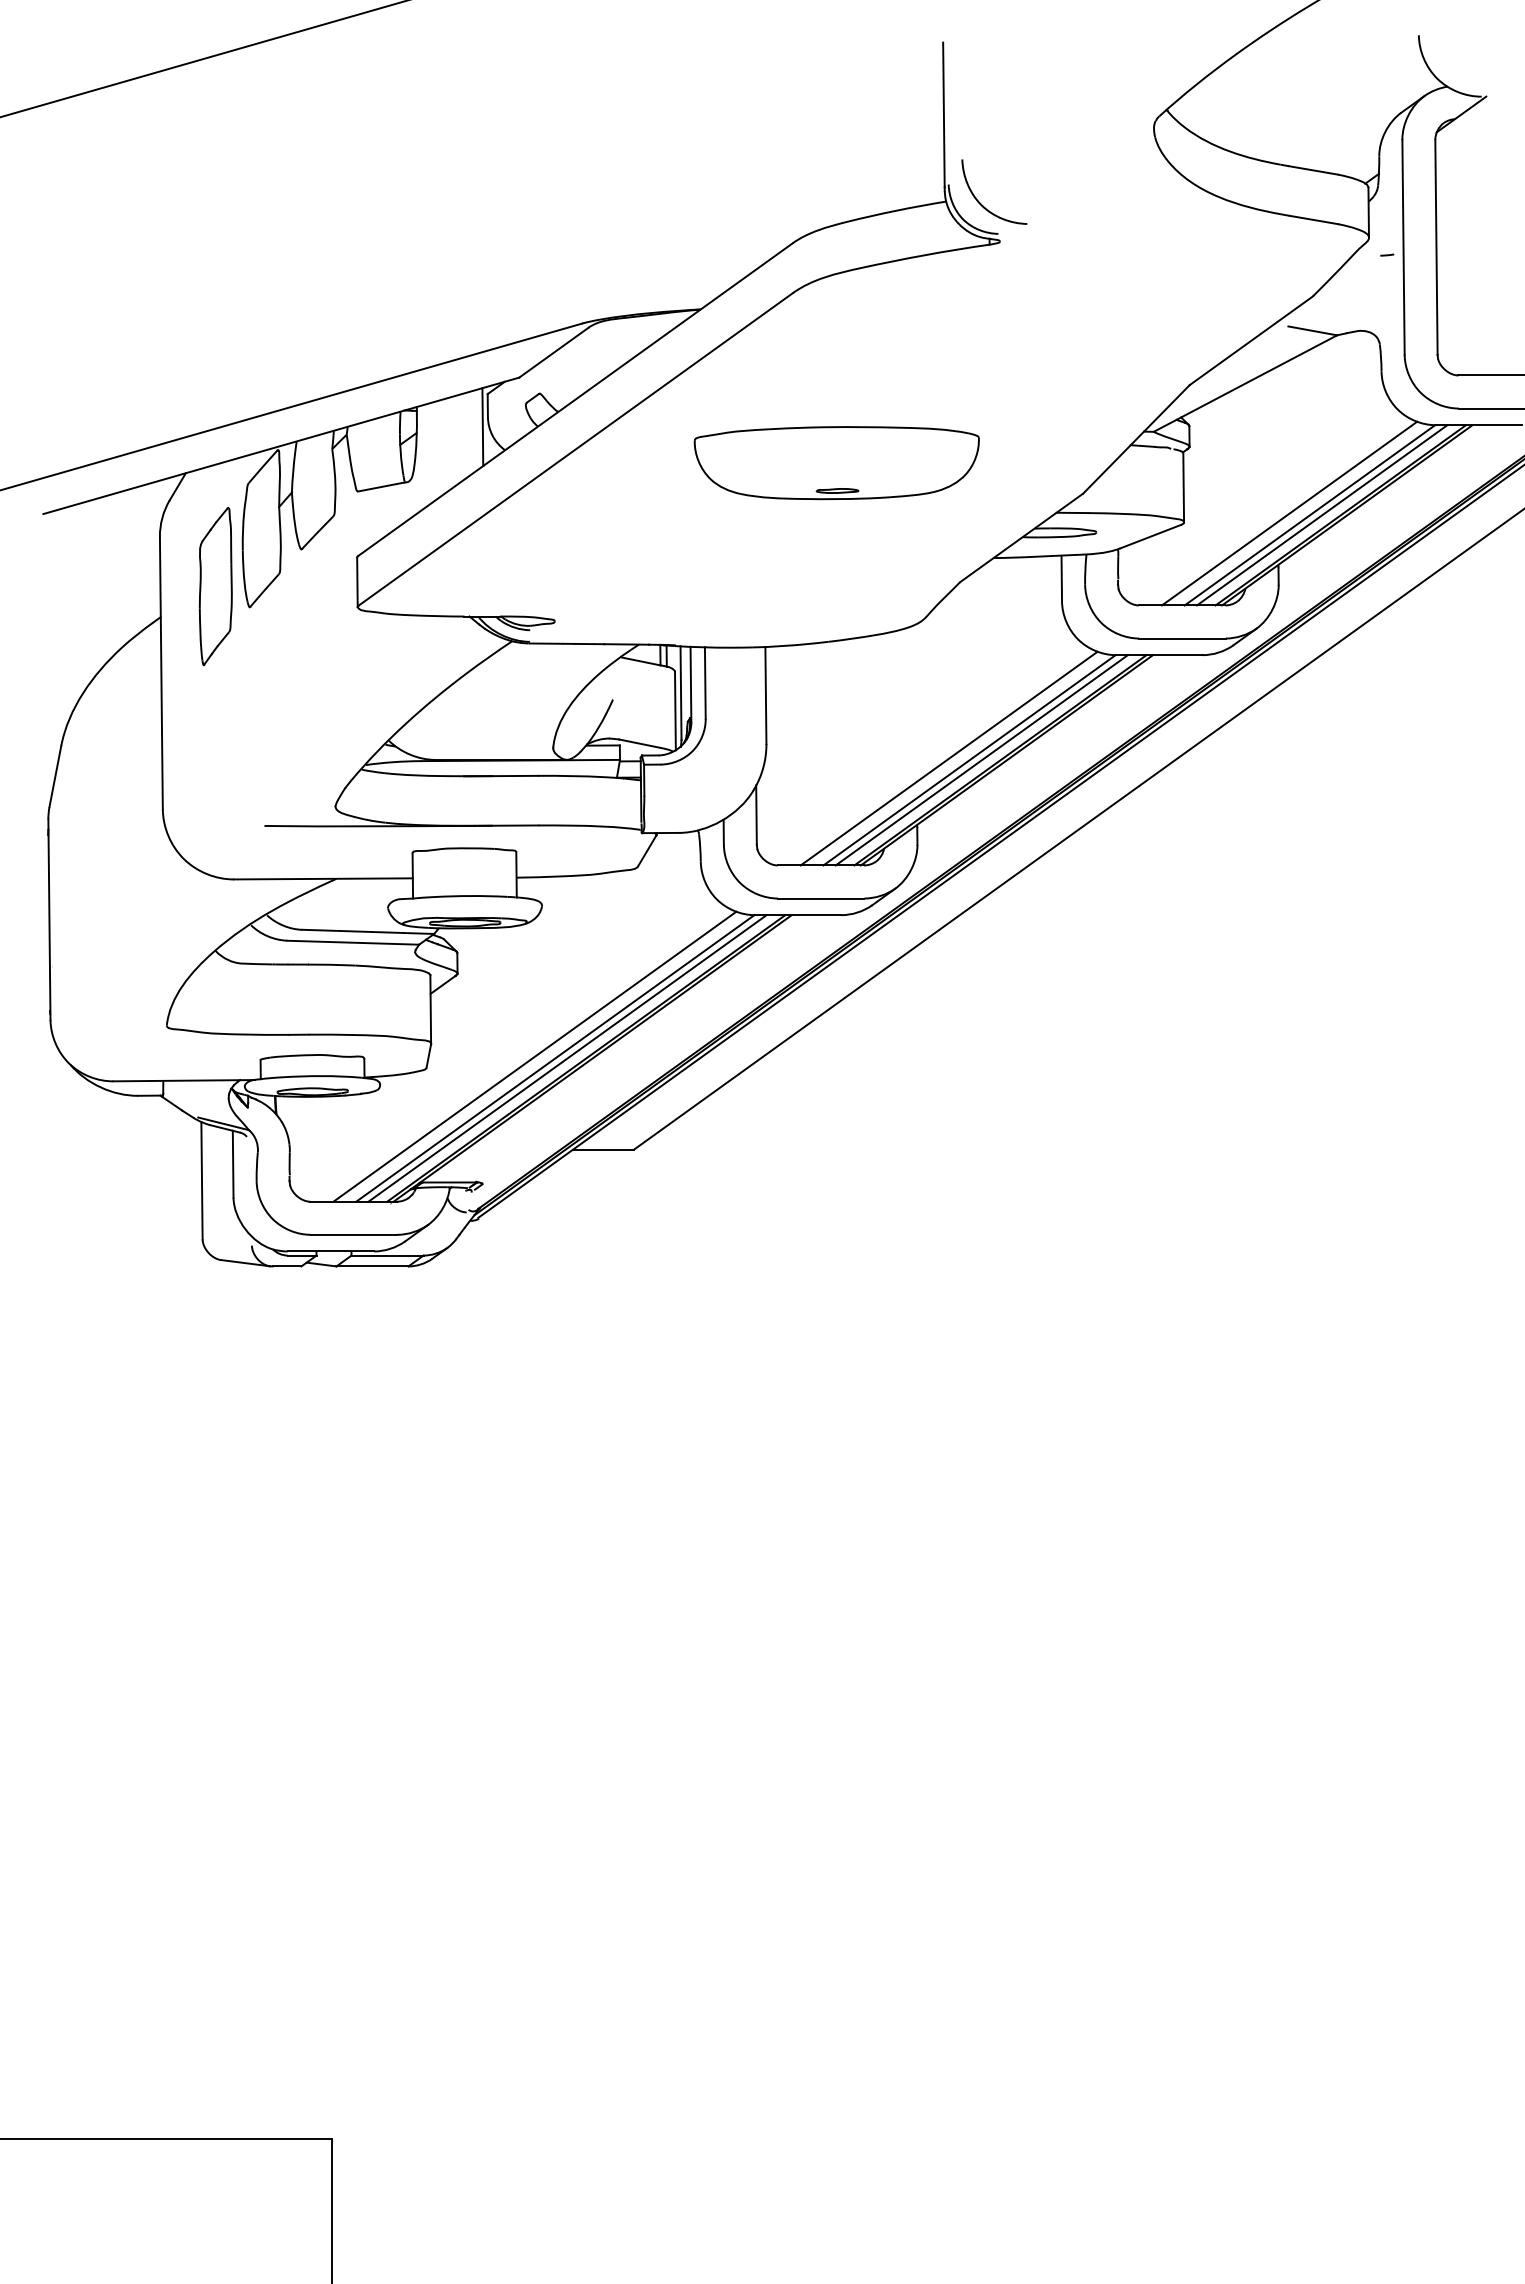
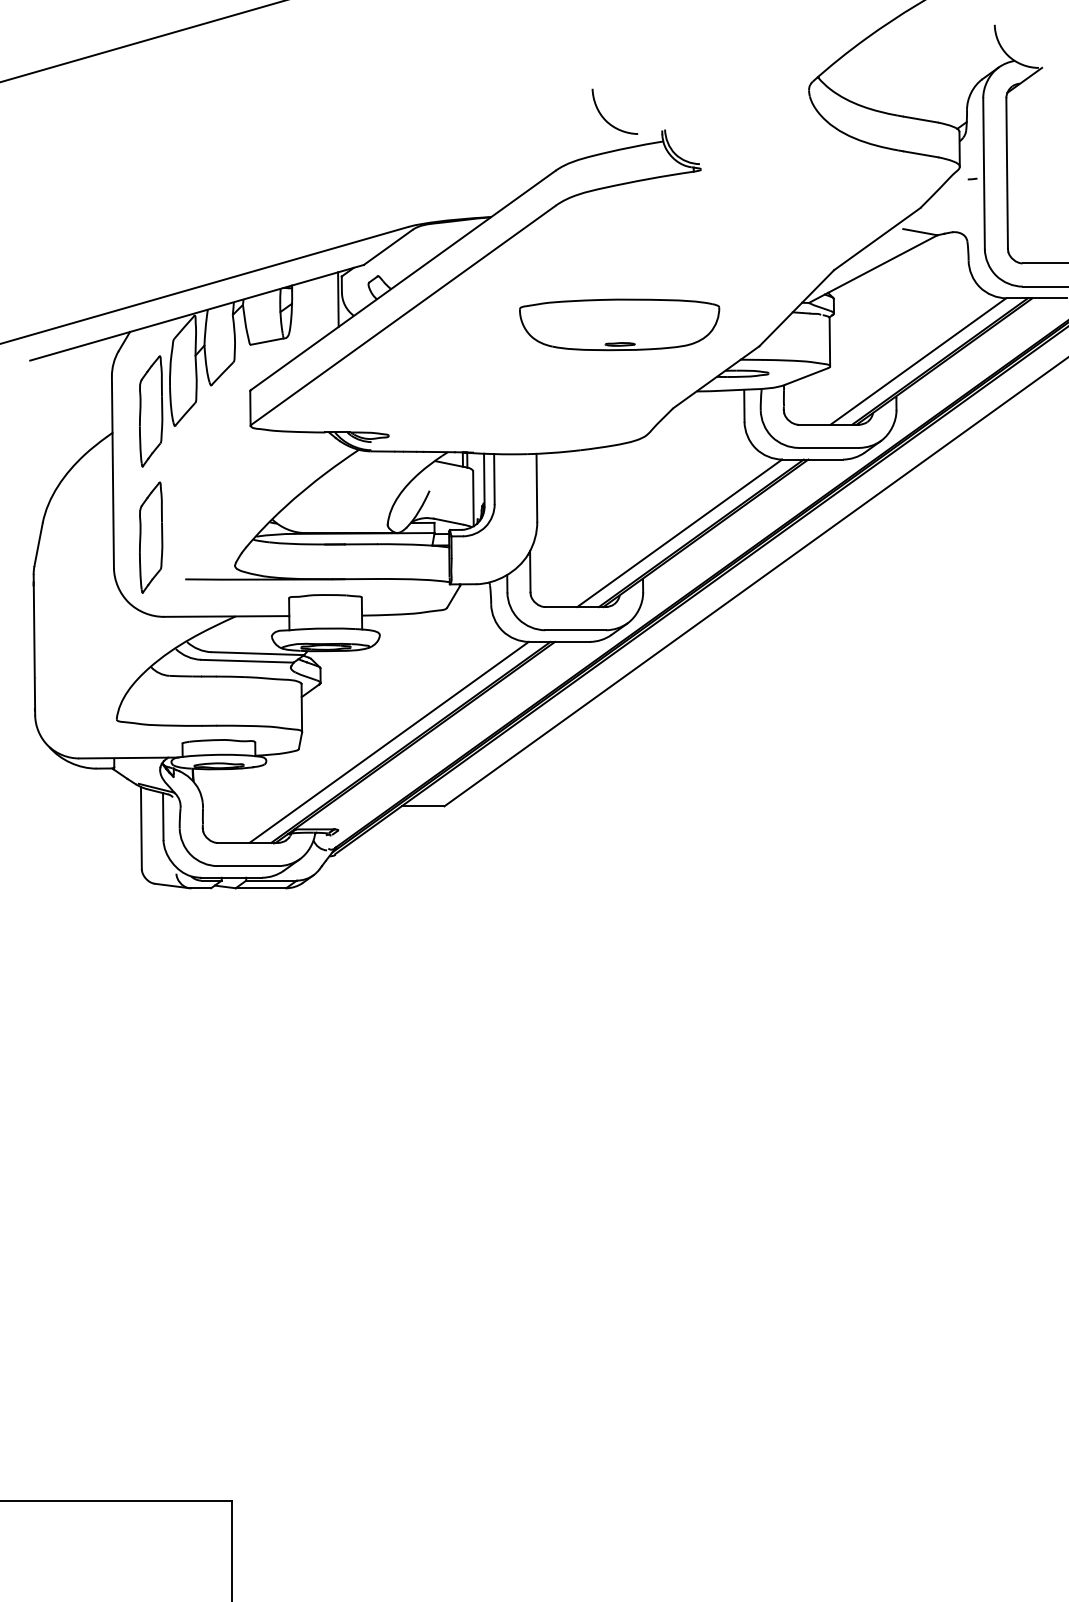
line: (943, 114) -> (661, 80), removed
curve: (981, 203) -> (606, 119), moved
part: (836, 463) -> (619, 325), moved
line: (1289, 513) -> (904, 360), removed
line: (1321, 515) -> (926, 361), removed
line: (680, 692) -> (476, 485), removed
line: (948, 758) -> (664, 532), removed
line: (981, 760) -> (688, 533), removed
part: (215, 766) -> (150, 537), added
line: (534, 1056) -> (374, 741), removed
line: (567, 1058) -> (397, 742), removed

